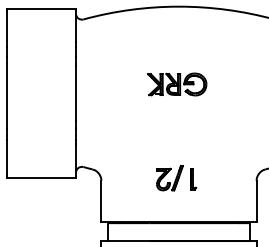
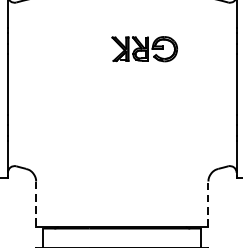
part: (177, 84) -> (145, 49), moved
part: (176, 178) -> (119, 178), removed
line: (256, 200) -> (208, 203), solid -> dashed
line: (101, 201) -> (36, 204), solid -> dashed

